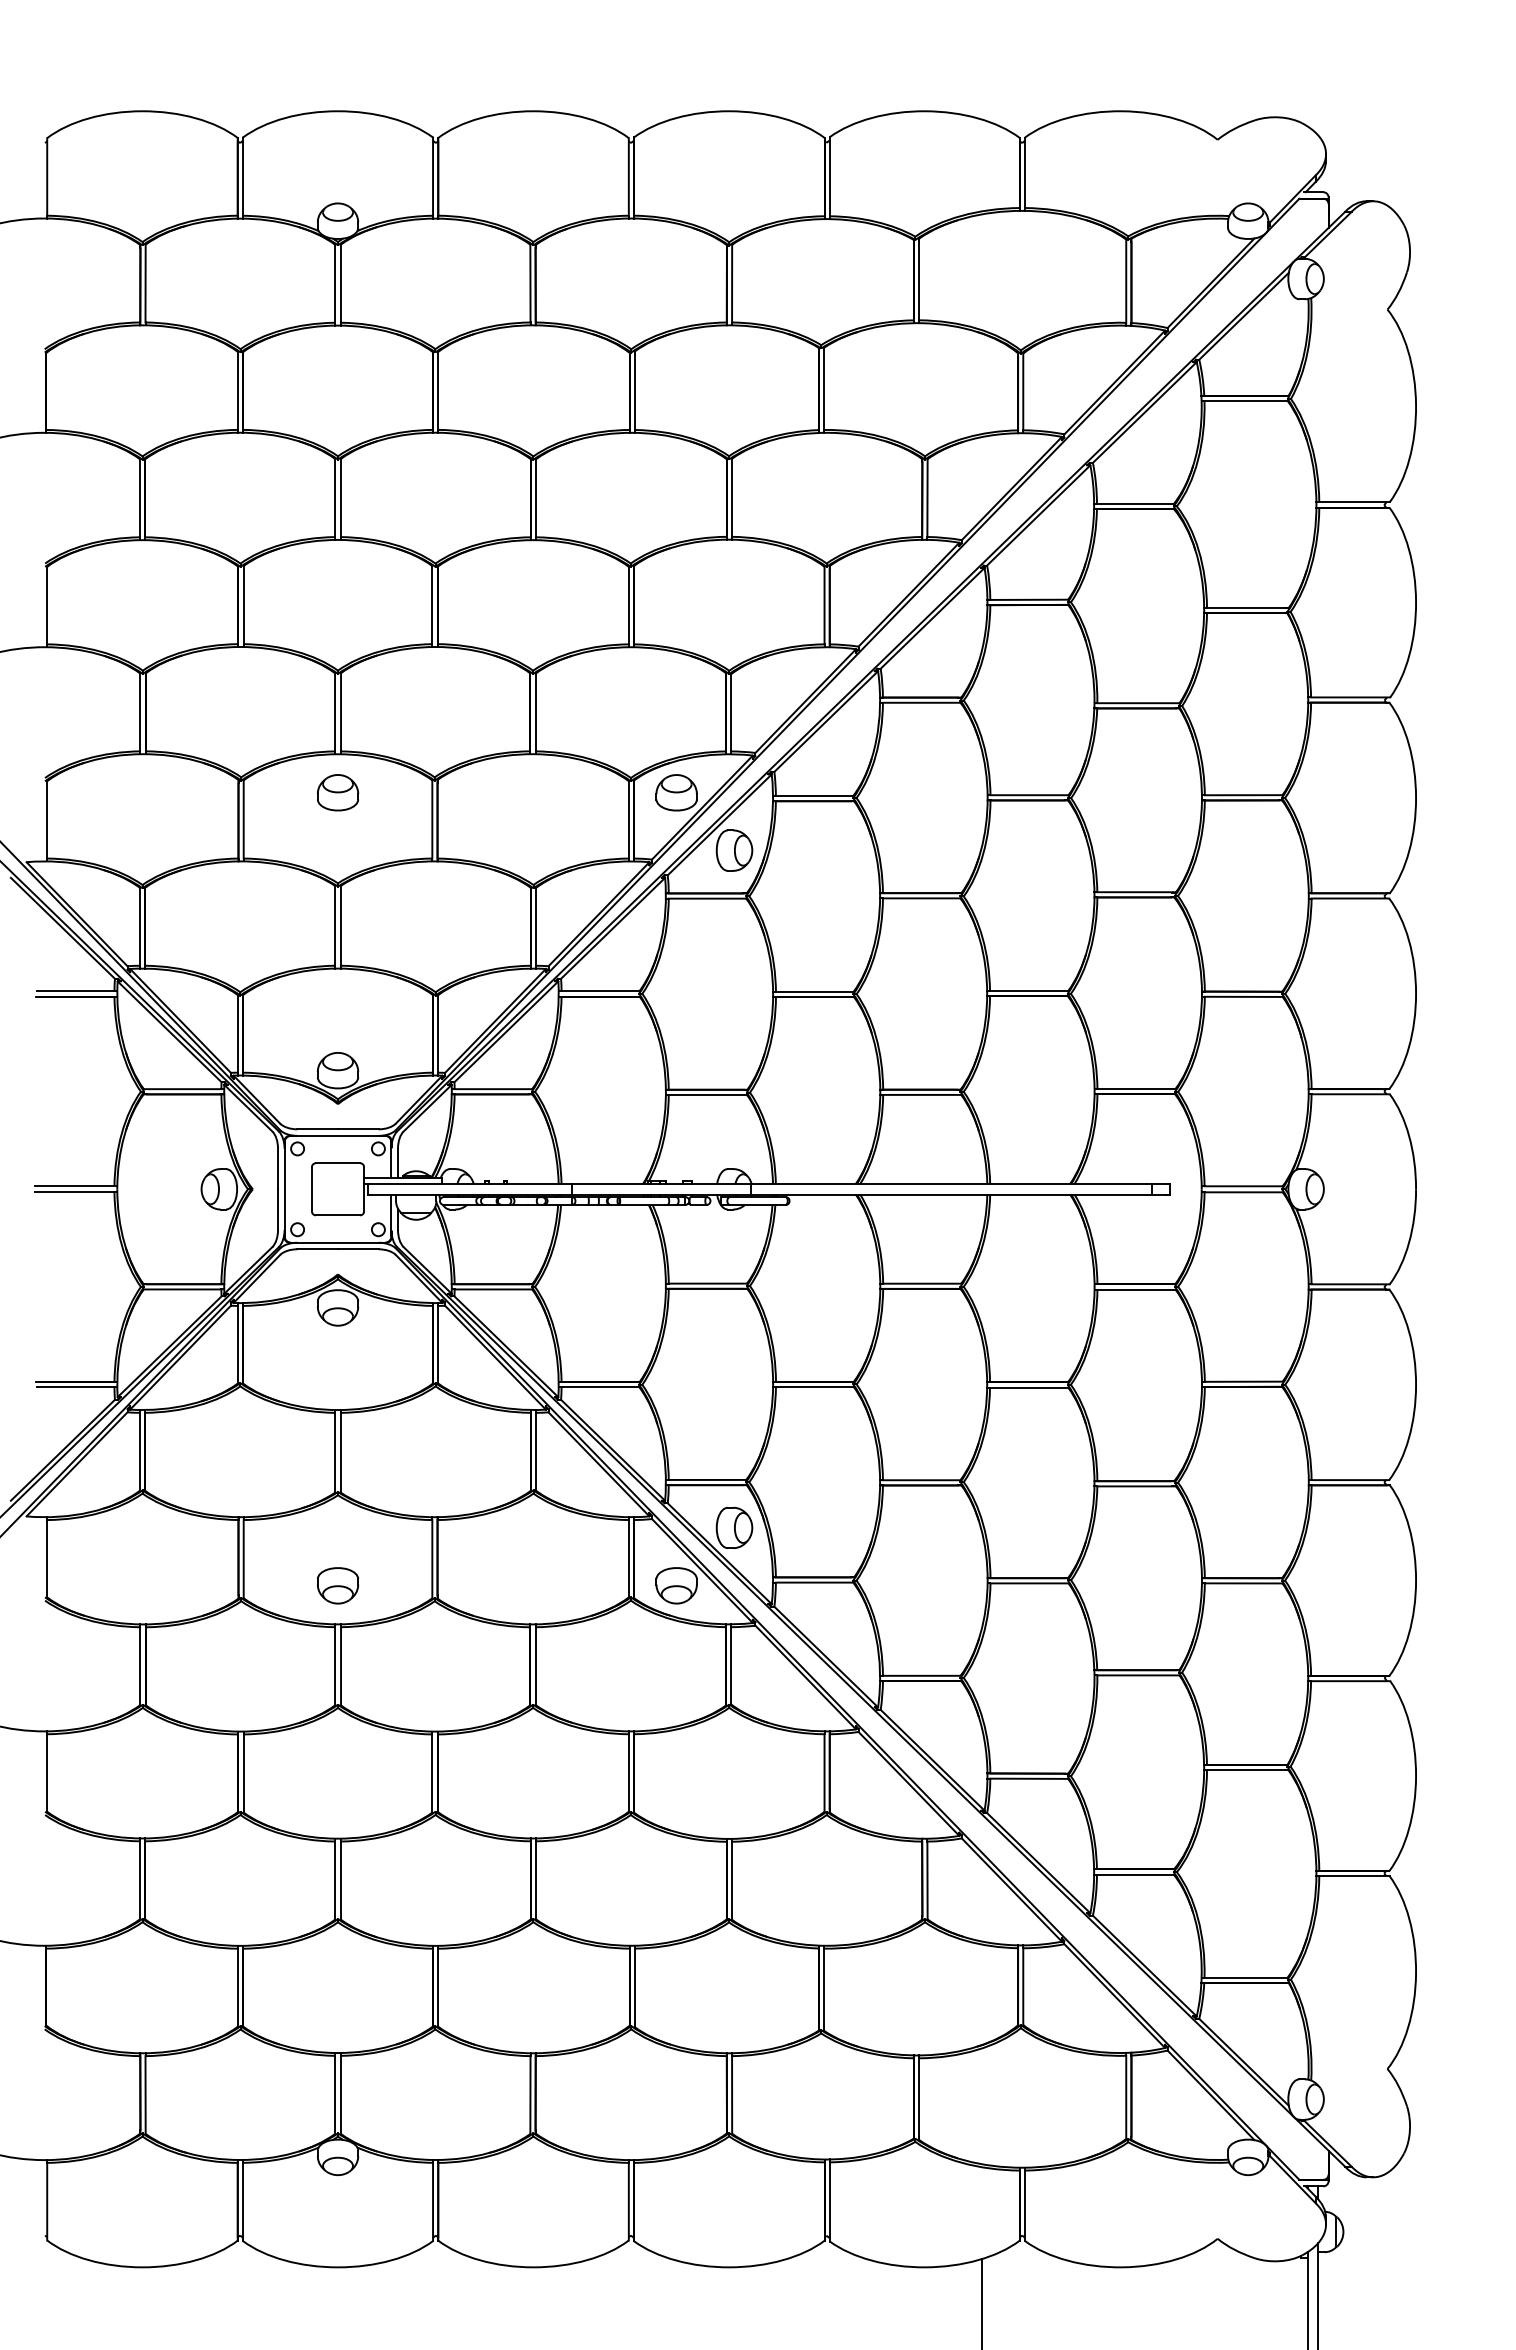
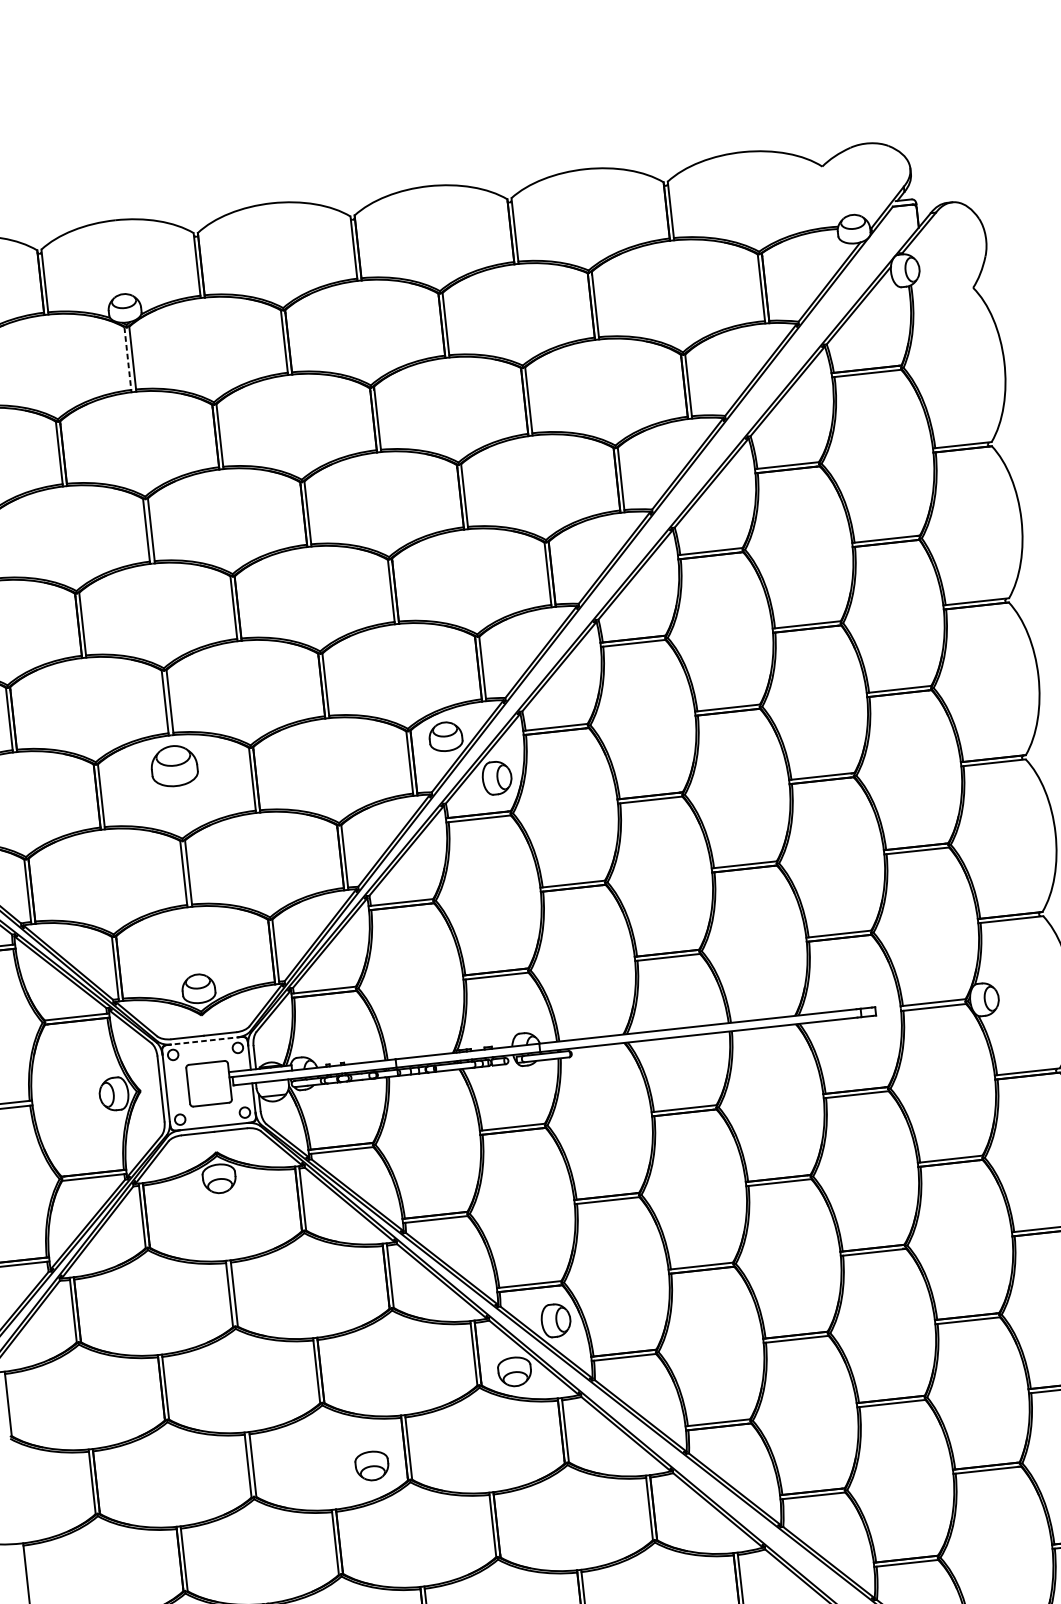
line: (335, 284) -> (128, 359), solid -> dashed
part: (338, 792) -> (174, 765), size x1.4
line: (338, 1135) -> (204, 1040), solid -> dashed
part: (338, 1585) -> (372, 1465), moved

